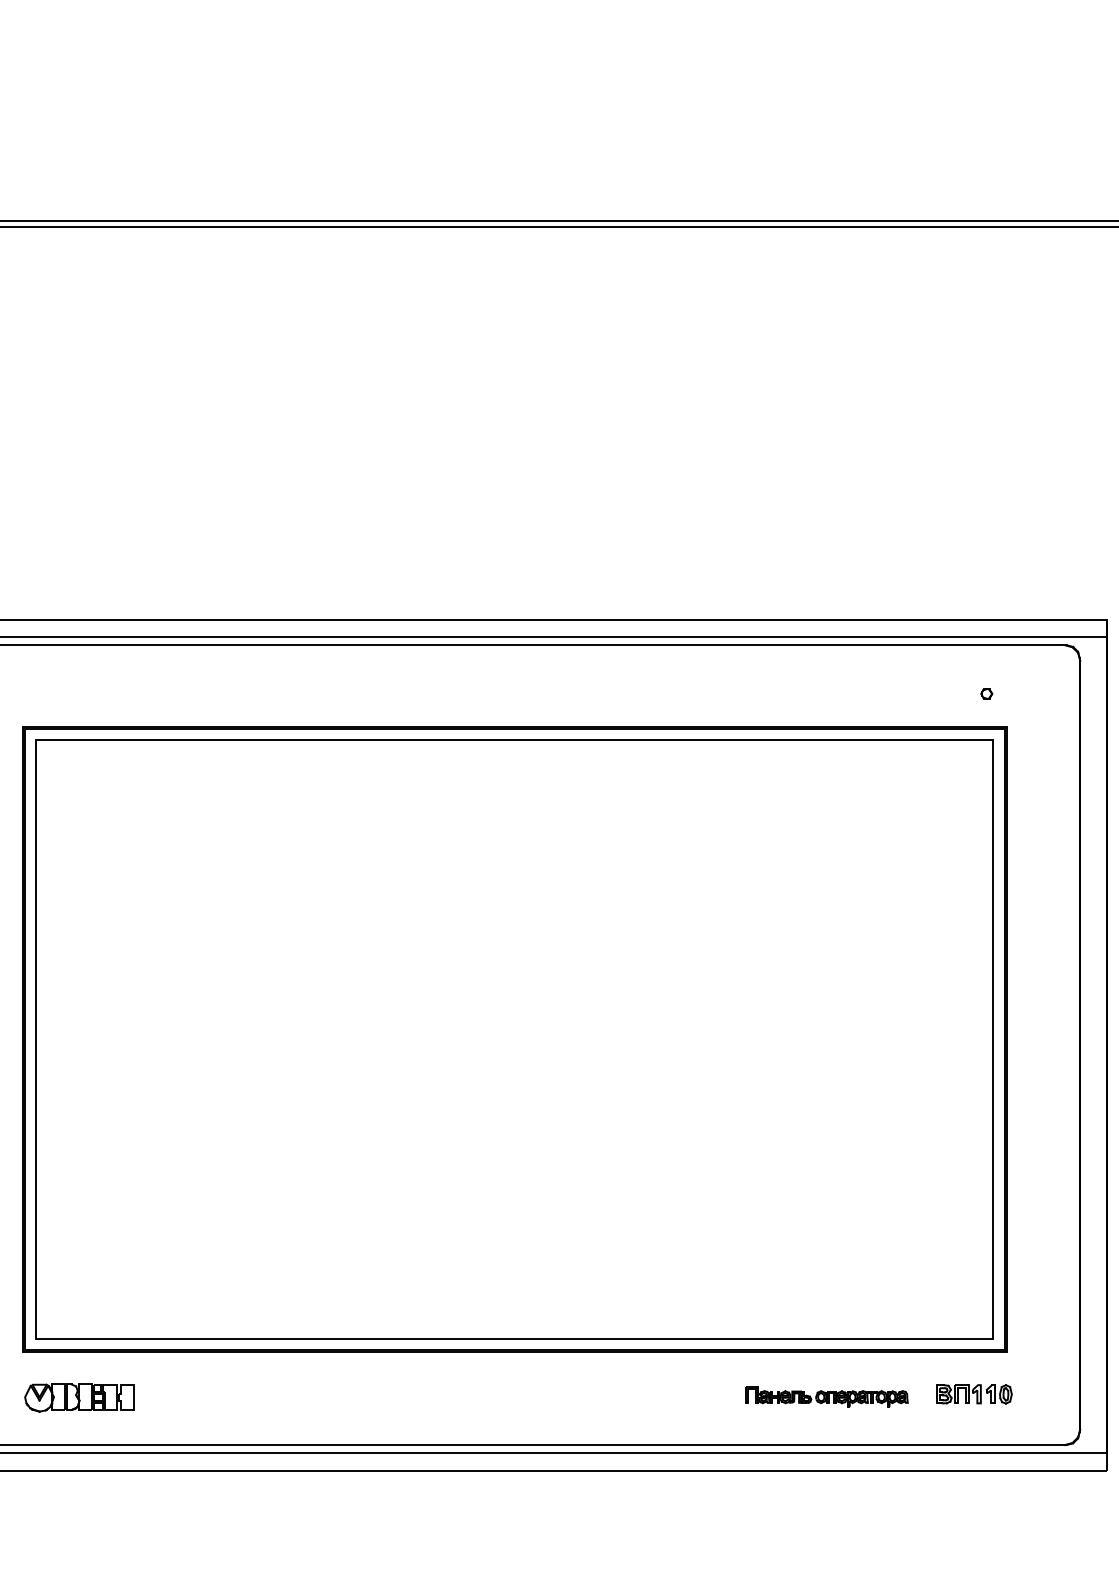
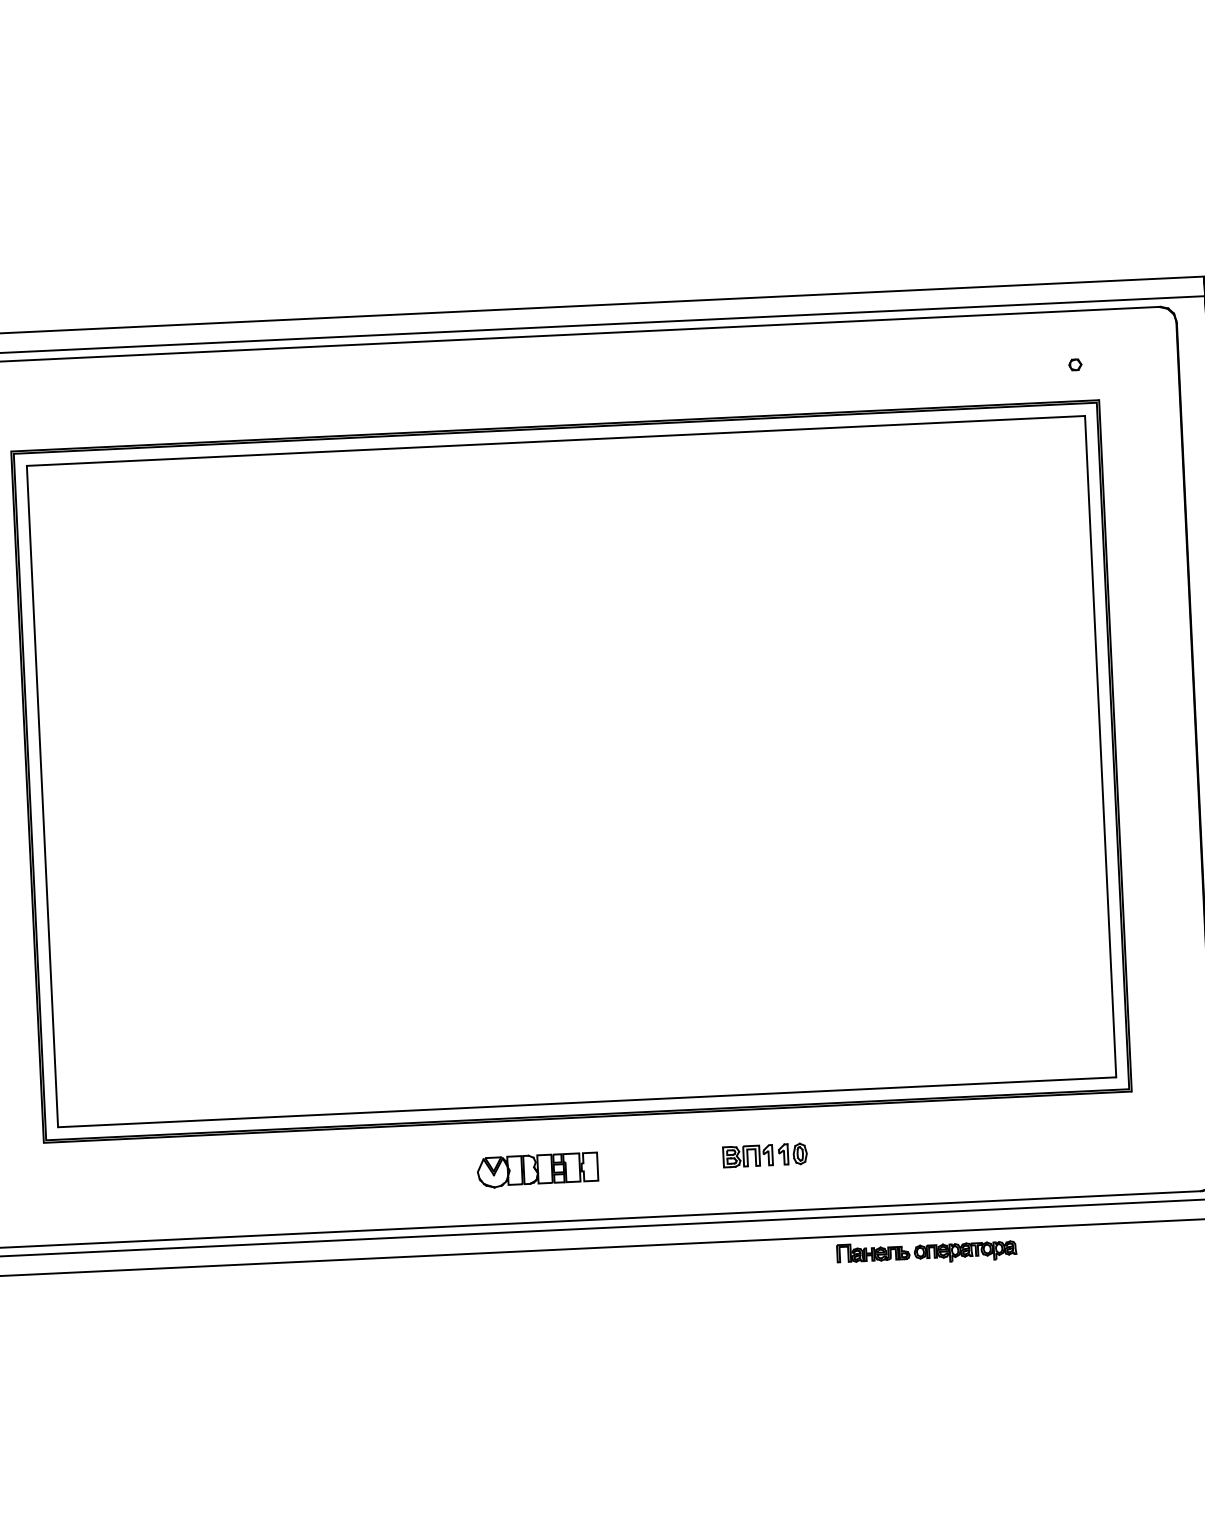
part: (974, 1394) -> (765, 1155), moved
part: (826, 1396) -> (926, 1251), moved
part: (79, 1397) -> (537, 1169), moved

